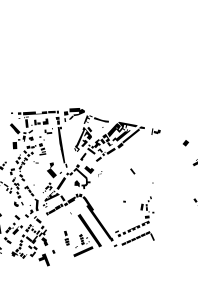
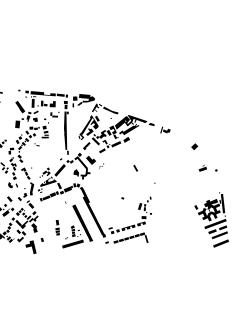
fill: (131, 136) -> (139, 131), removed
fill: (51, 170) -> (51, 155), removed

